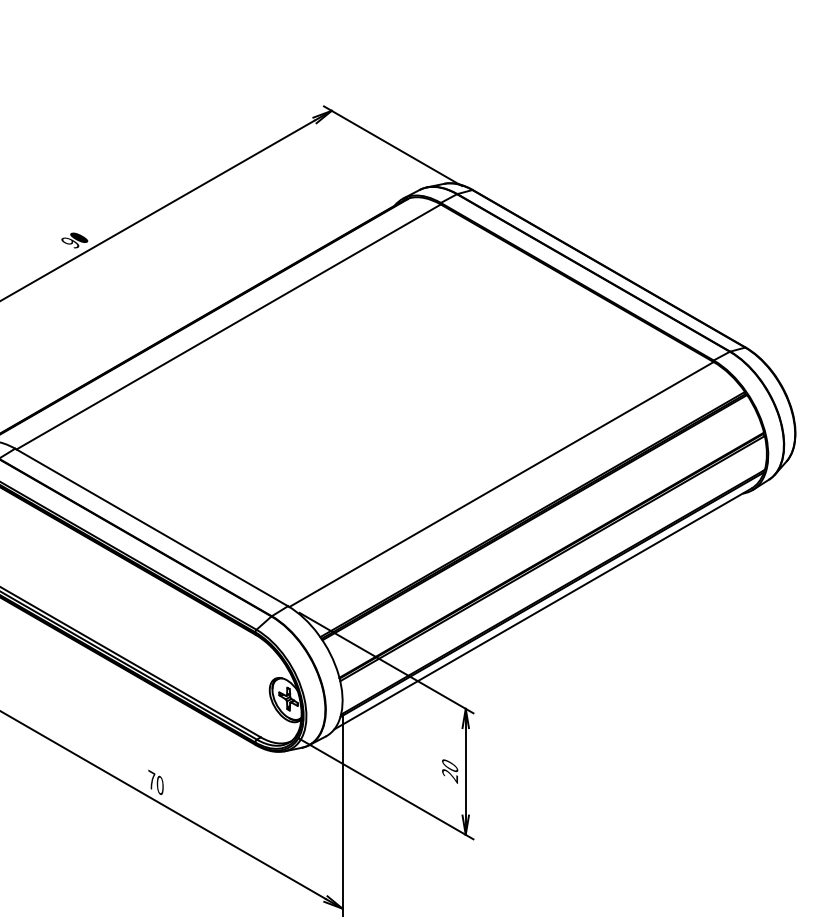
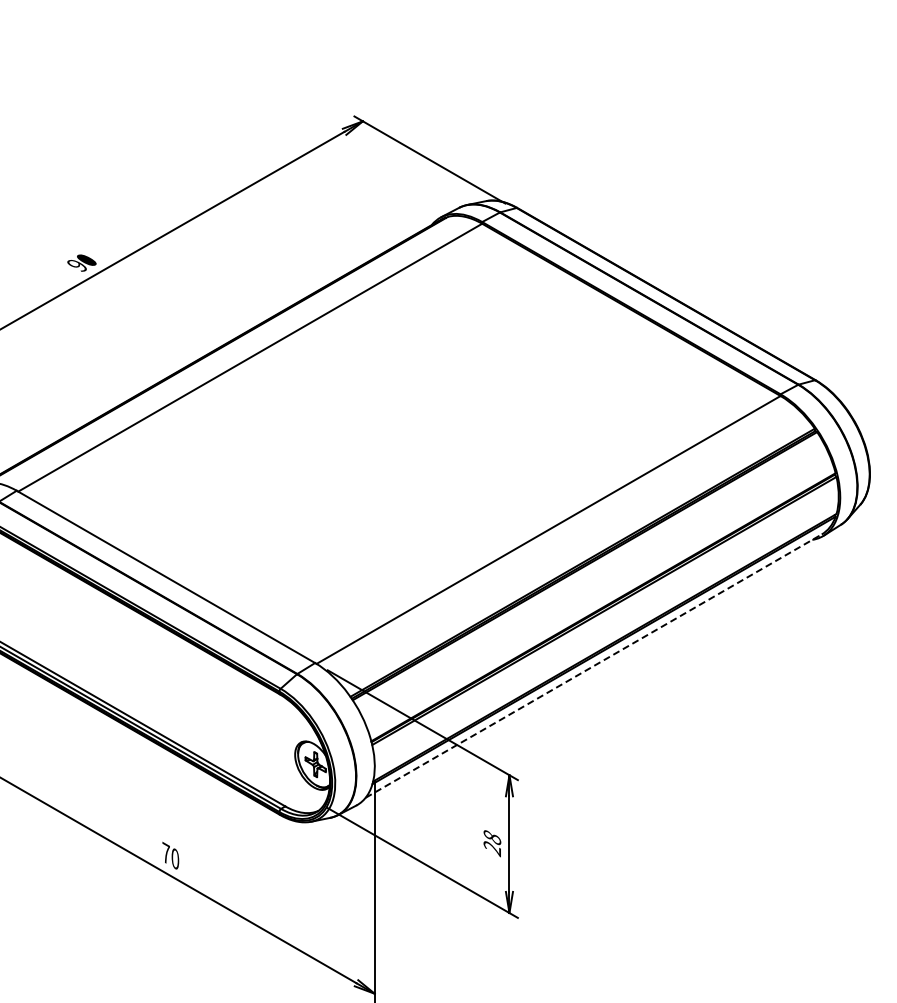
line: (543, 608) -> (594, 665), solid -> dashed
text: (450, 765) -> (492, 837), 20 -> 28

